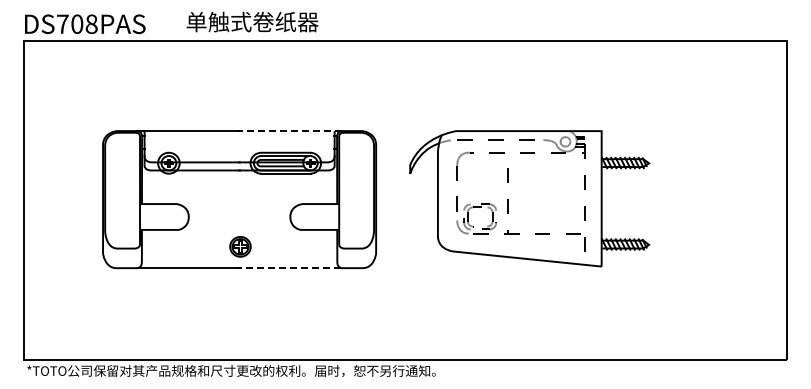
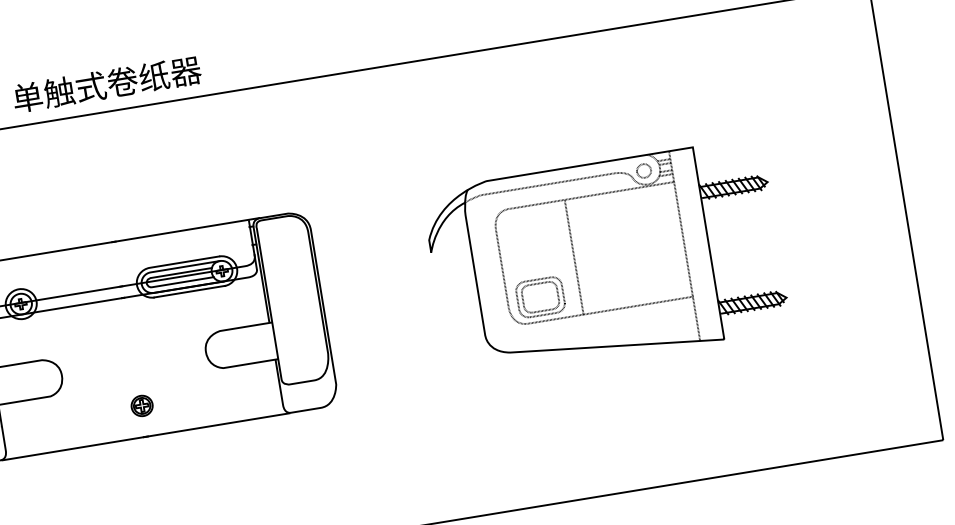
line: (290, 130) -> (186, 229), dashed -> solid
part: (529, 198) -> (606, 259), moved
part: (240, 246) -> (142, 405), size x0.71
line: (288, 268) -> (215, 425), dashed -> solid

